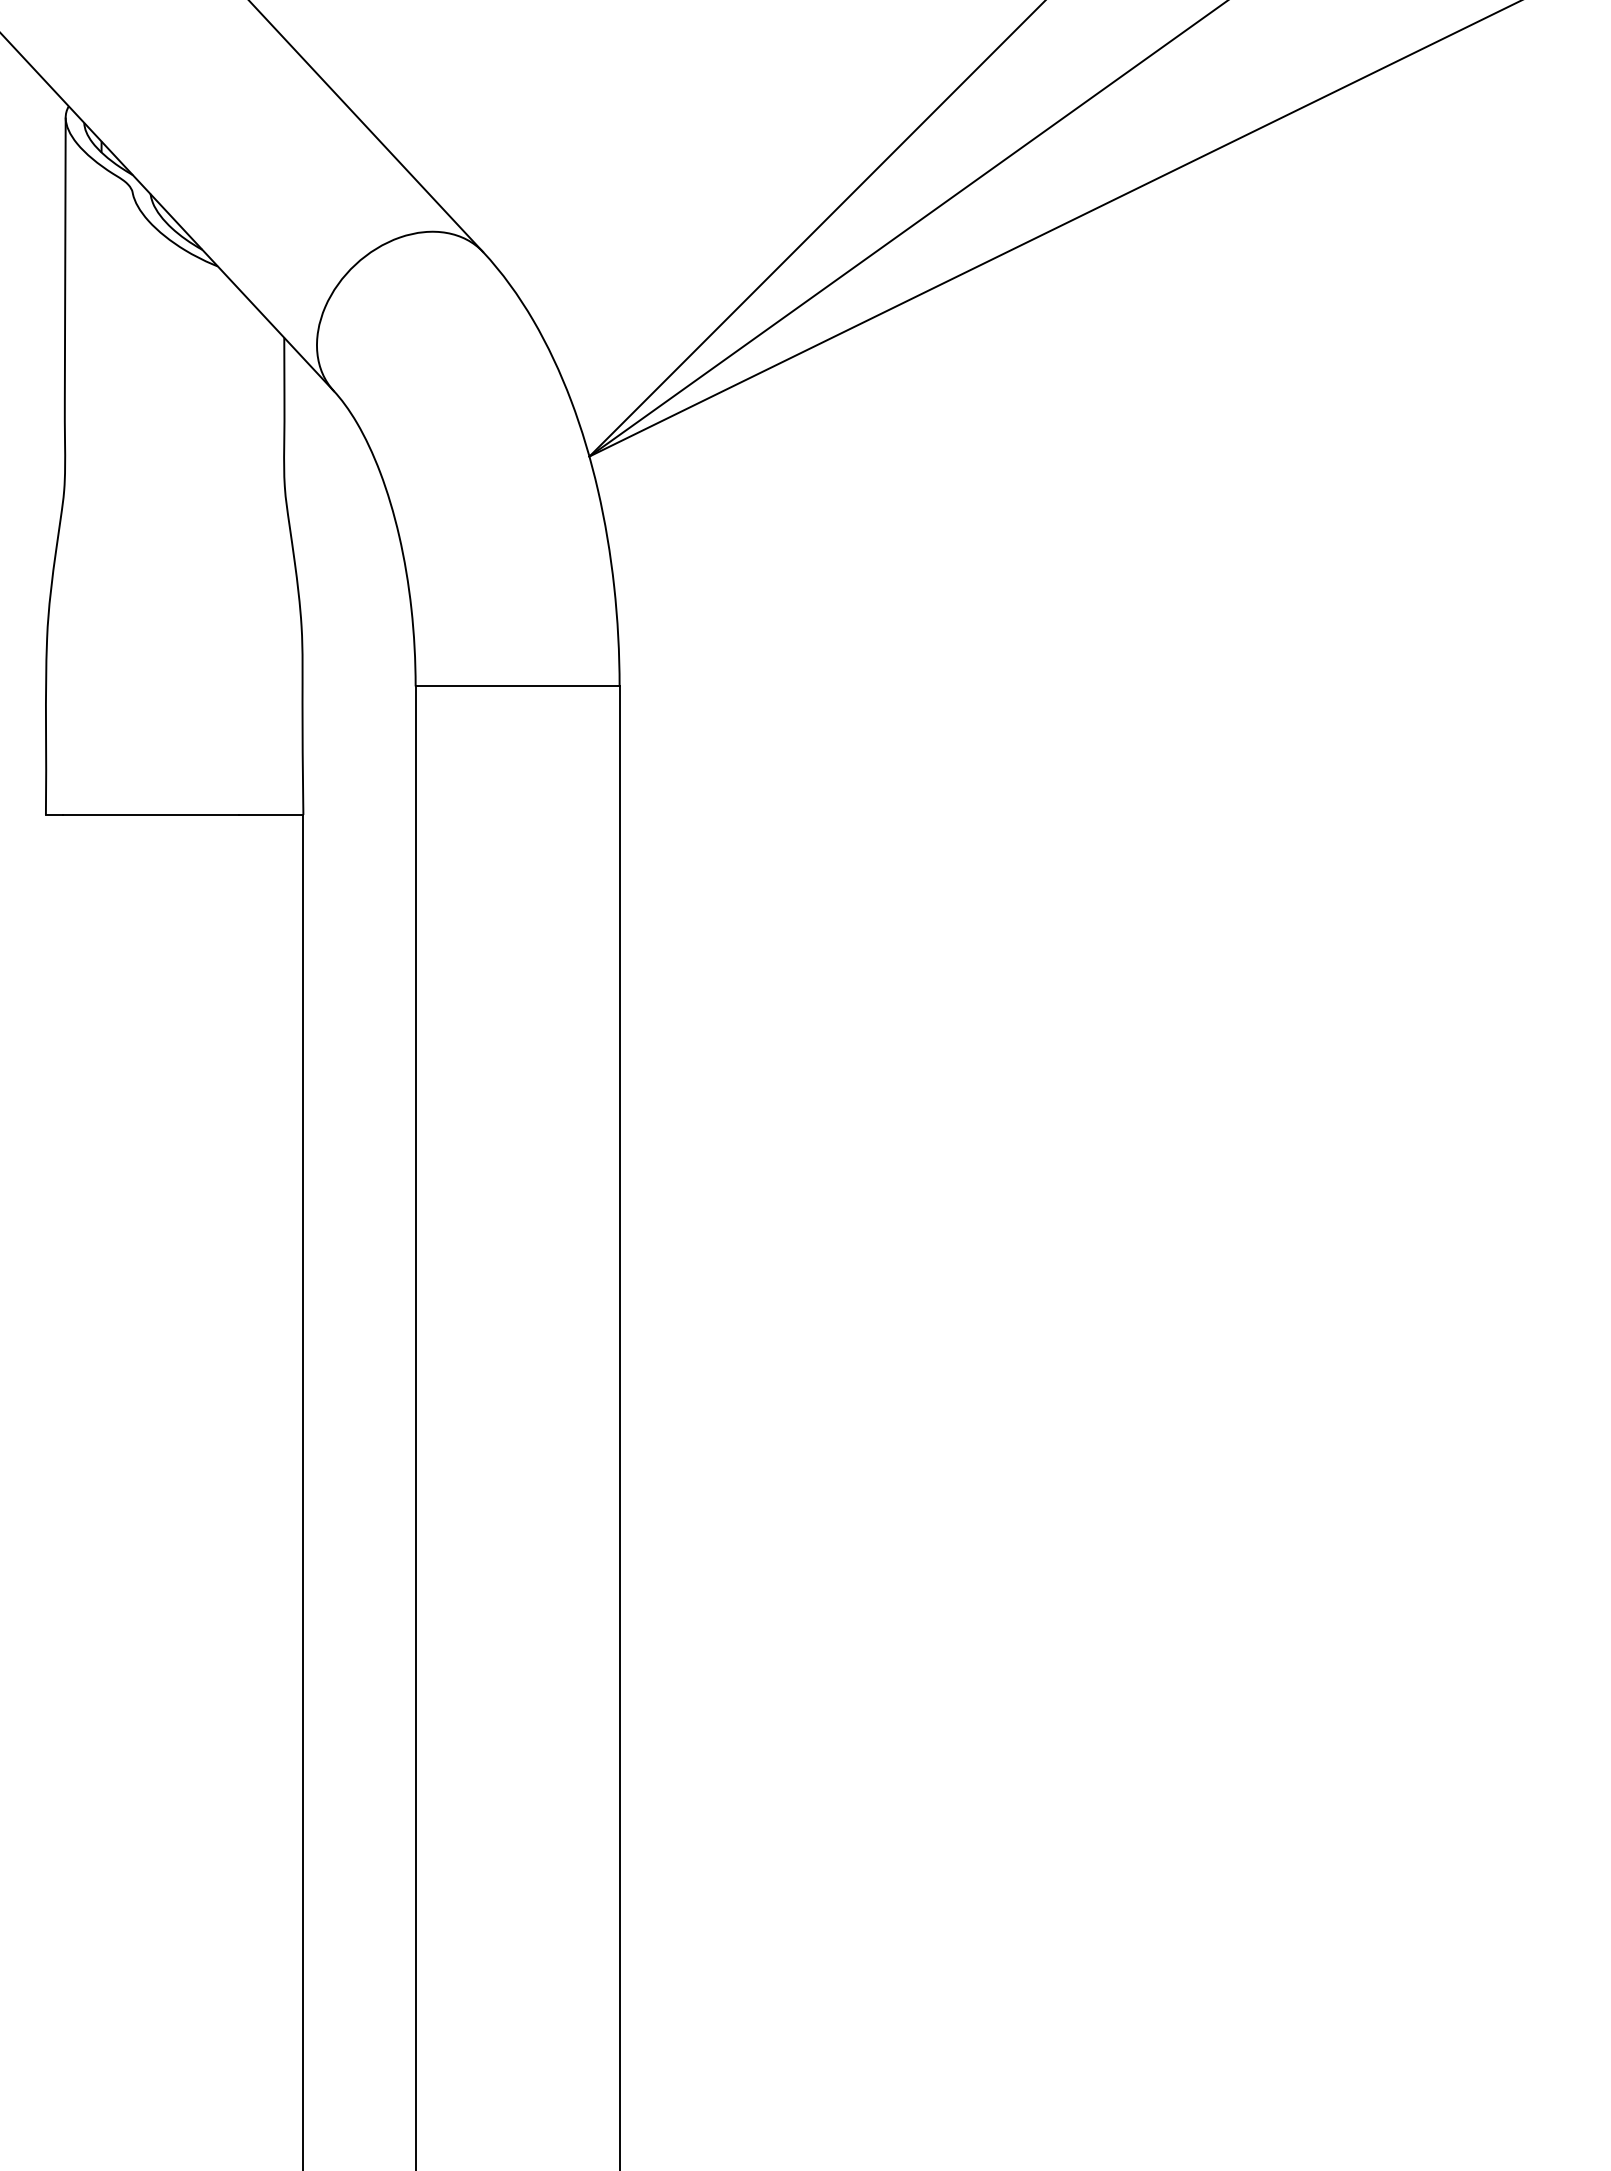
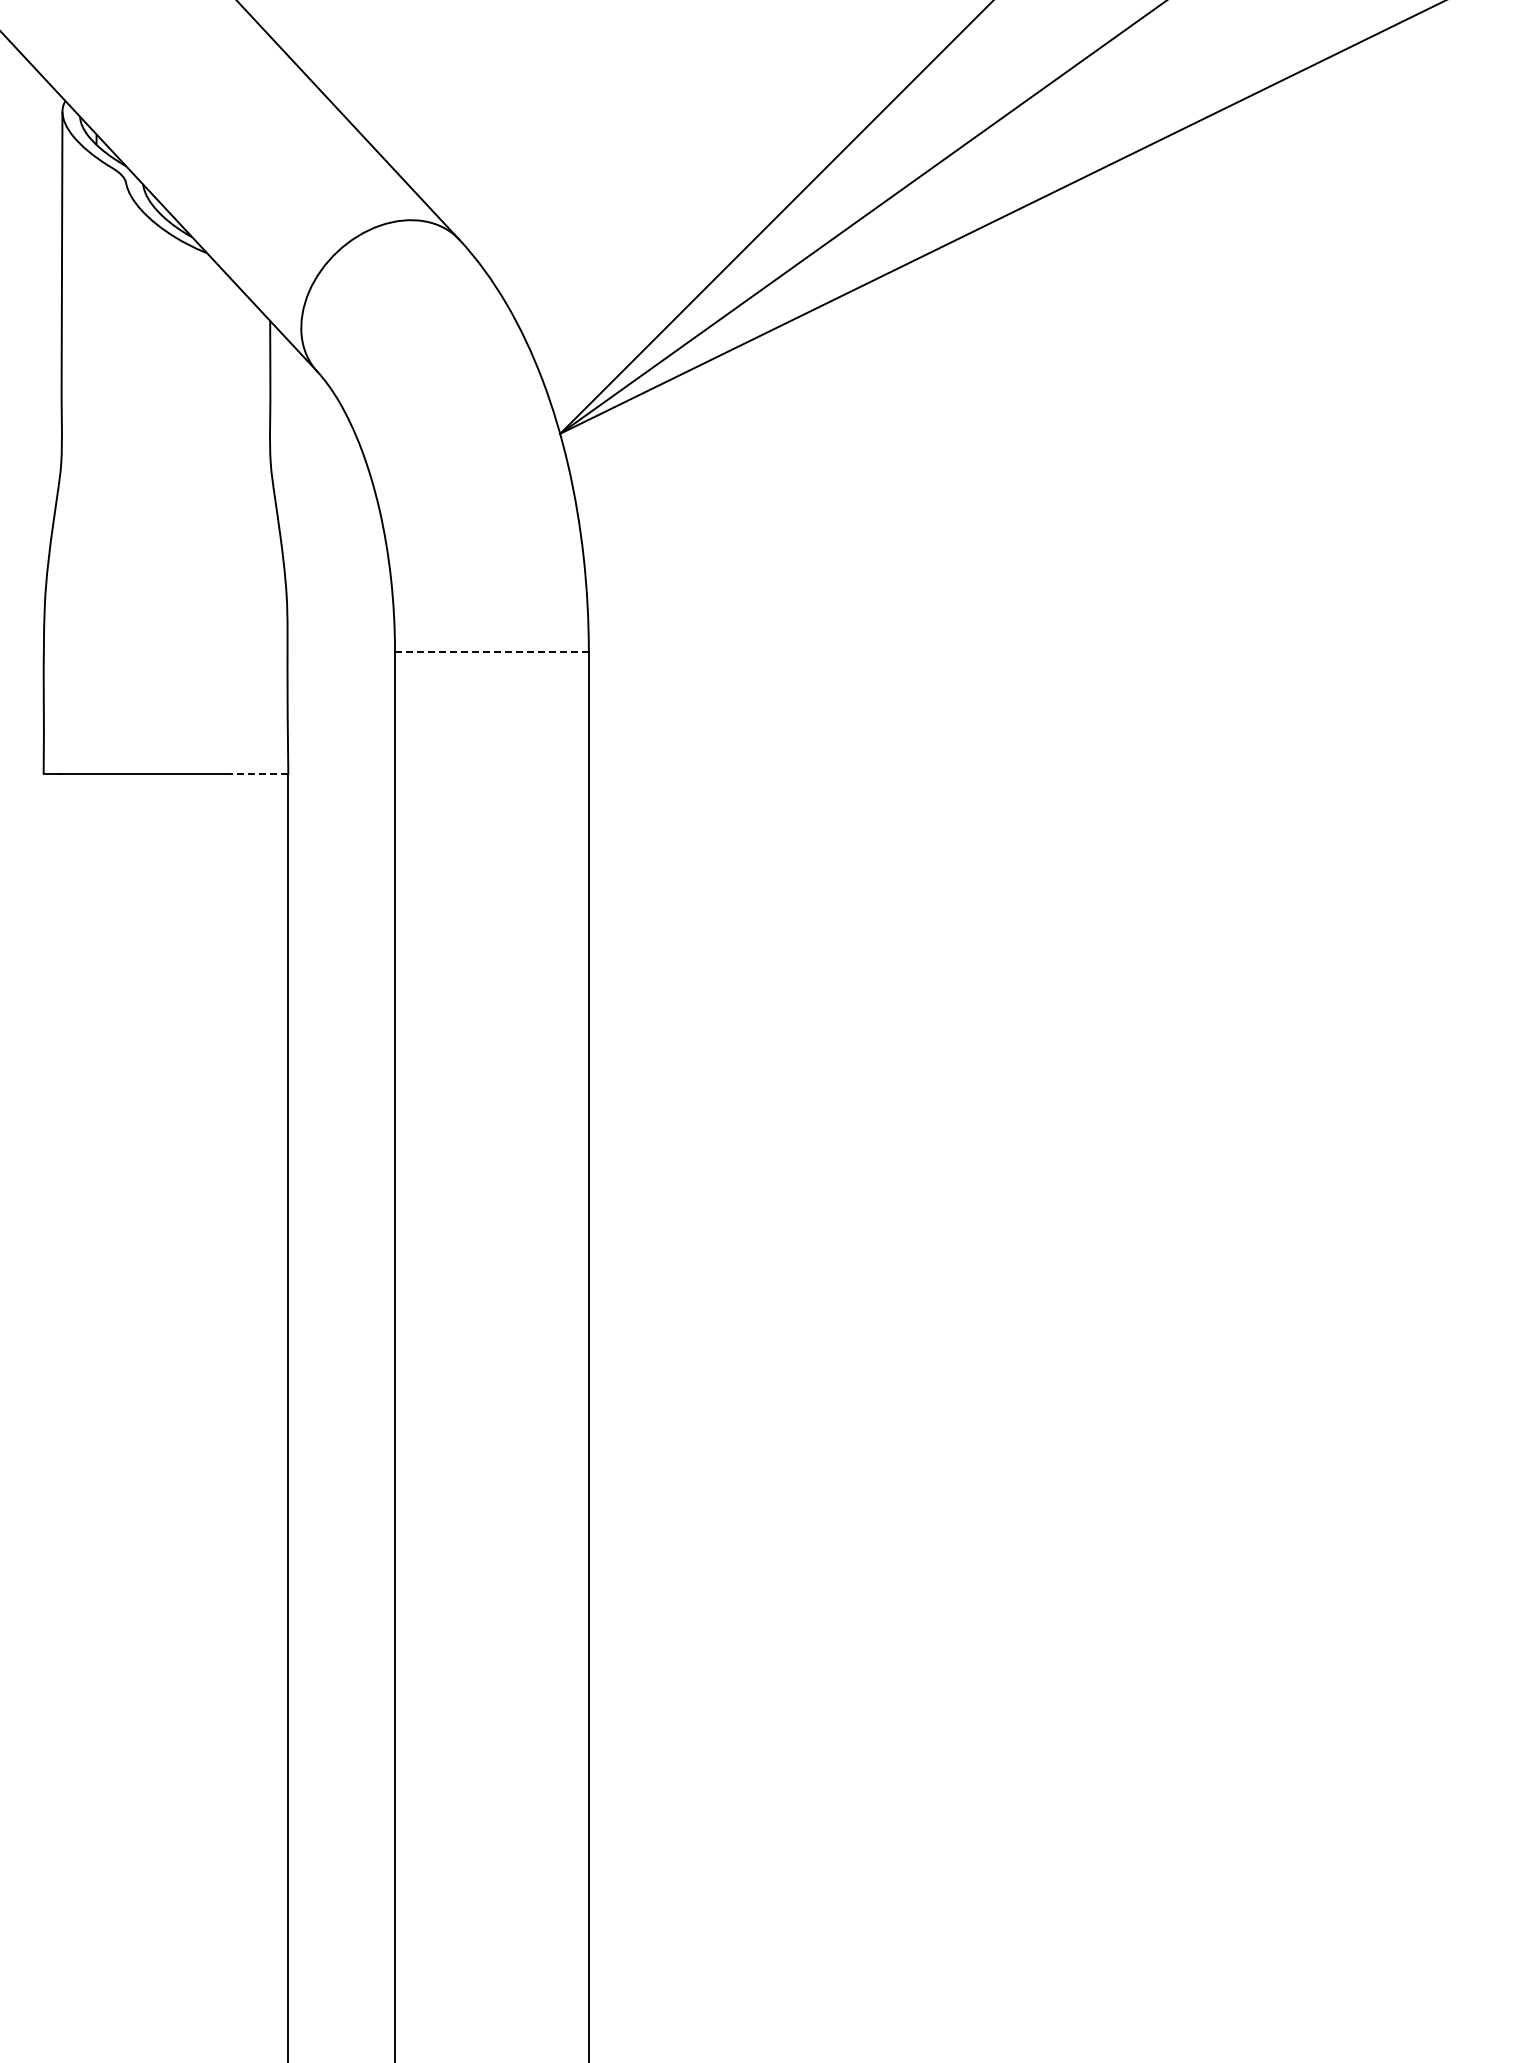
line: (517, 686) -> (491, 652), solid -> dashed
line: (270, 815) -> (257, 774), solid -> dashed

